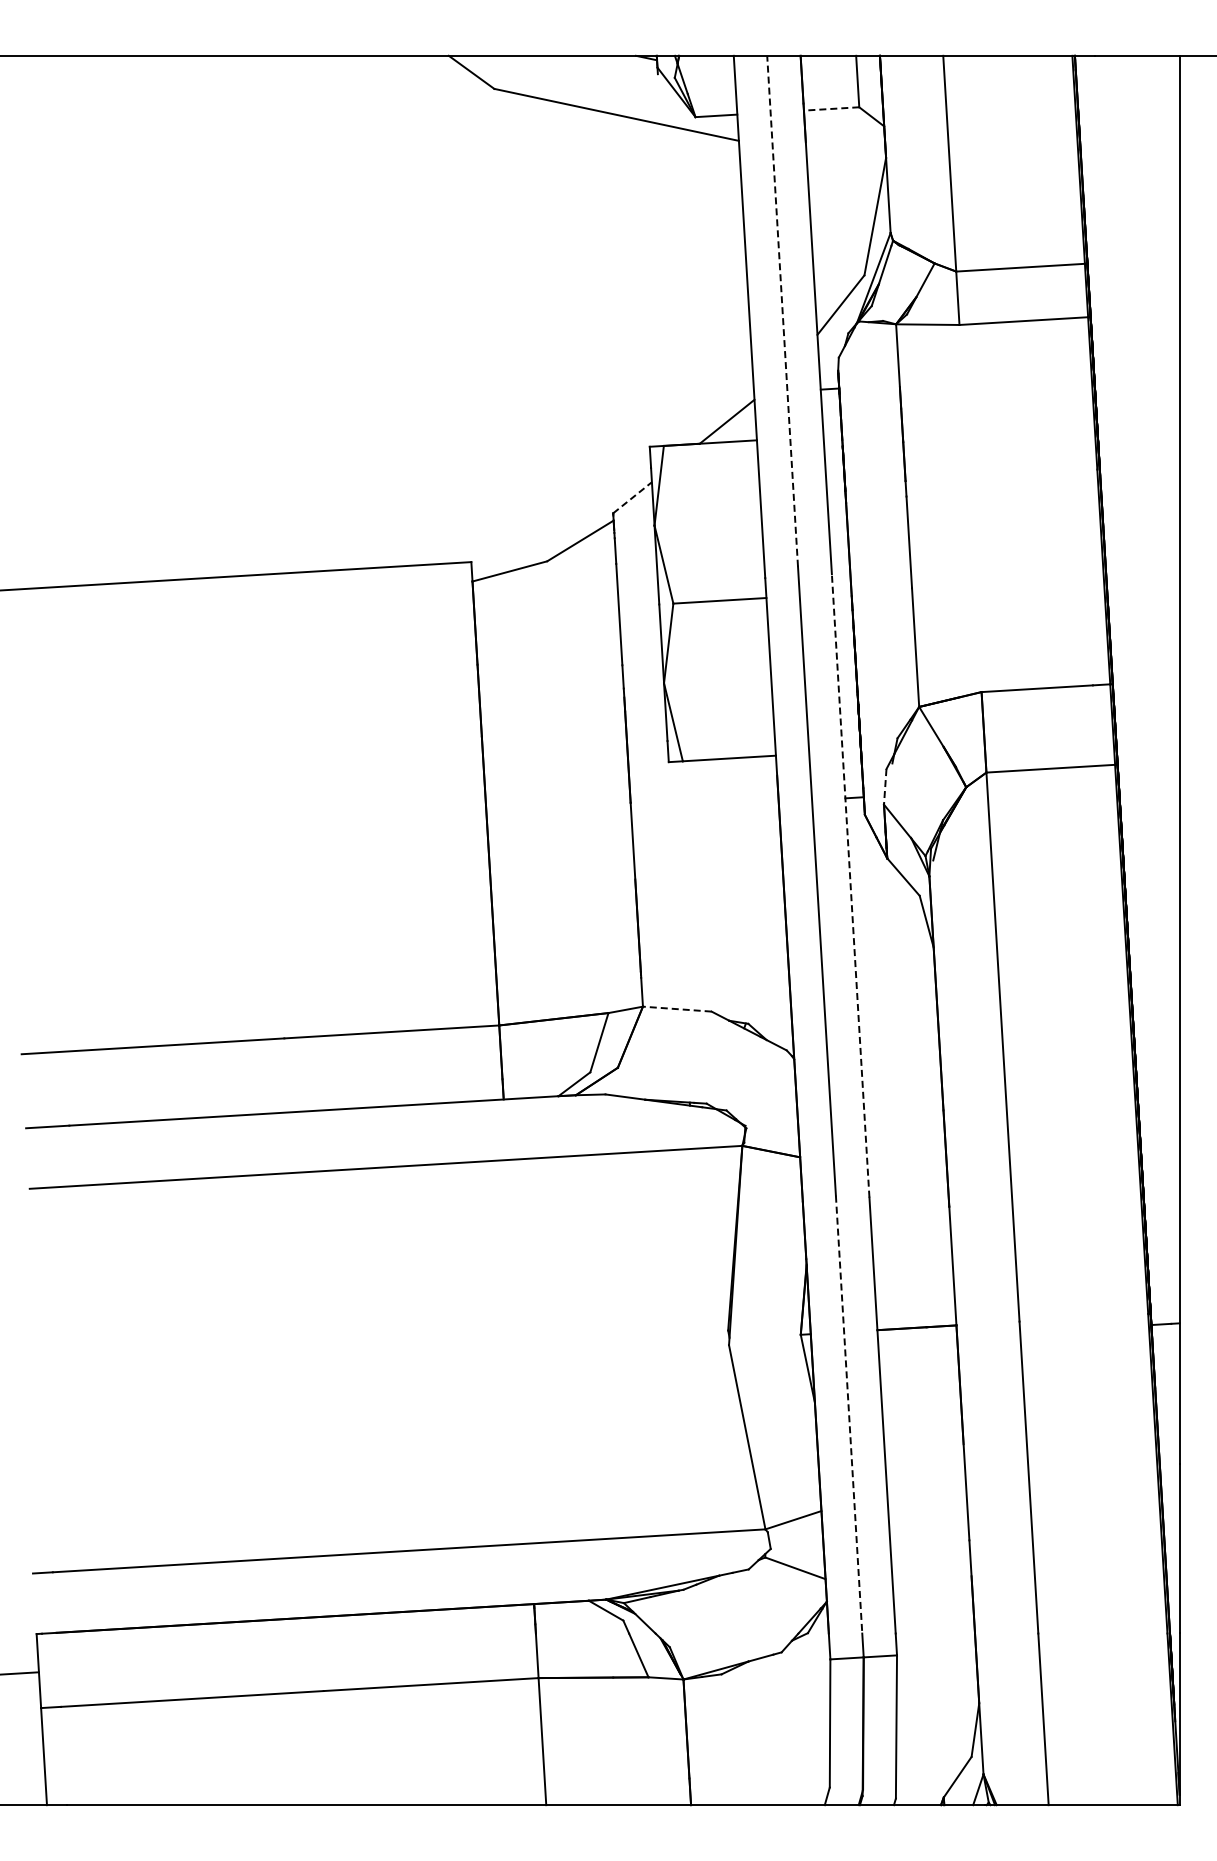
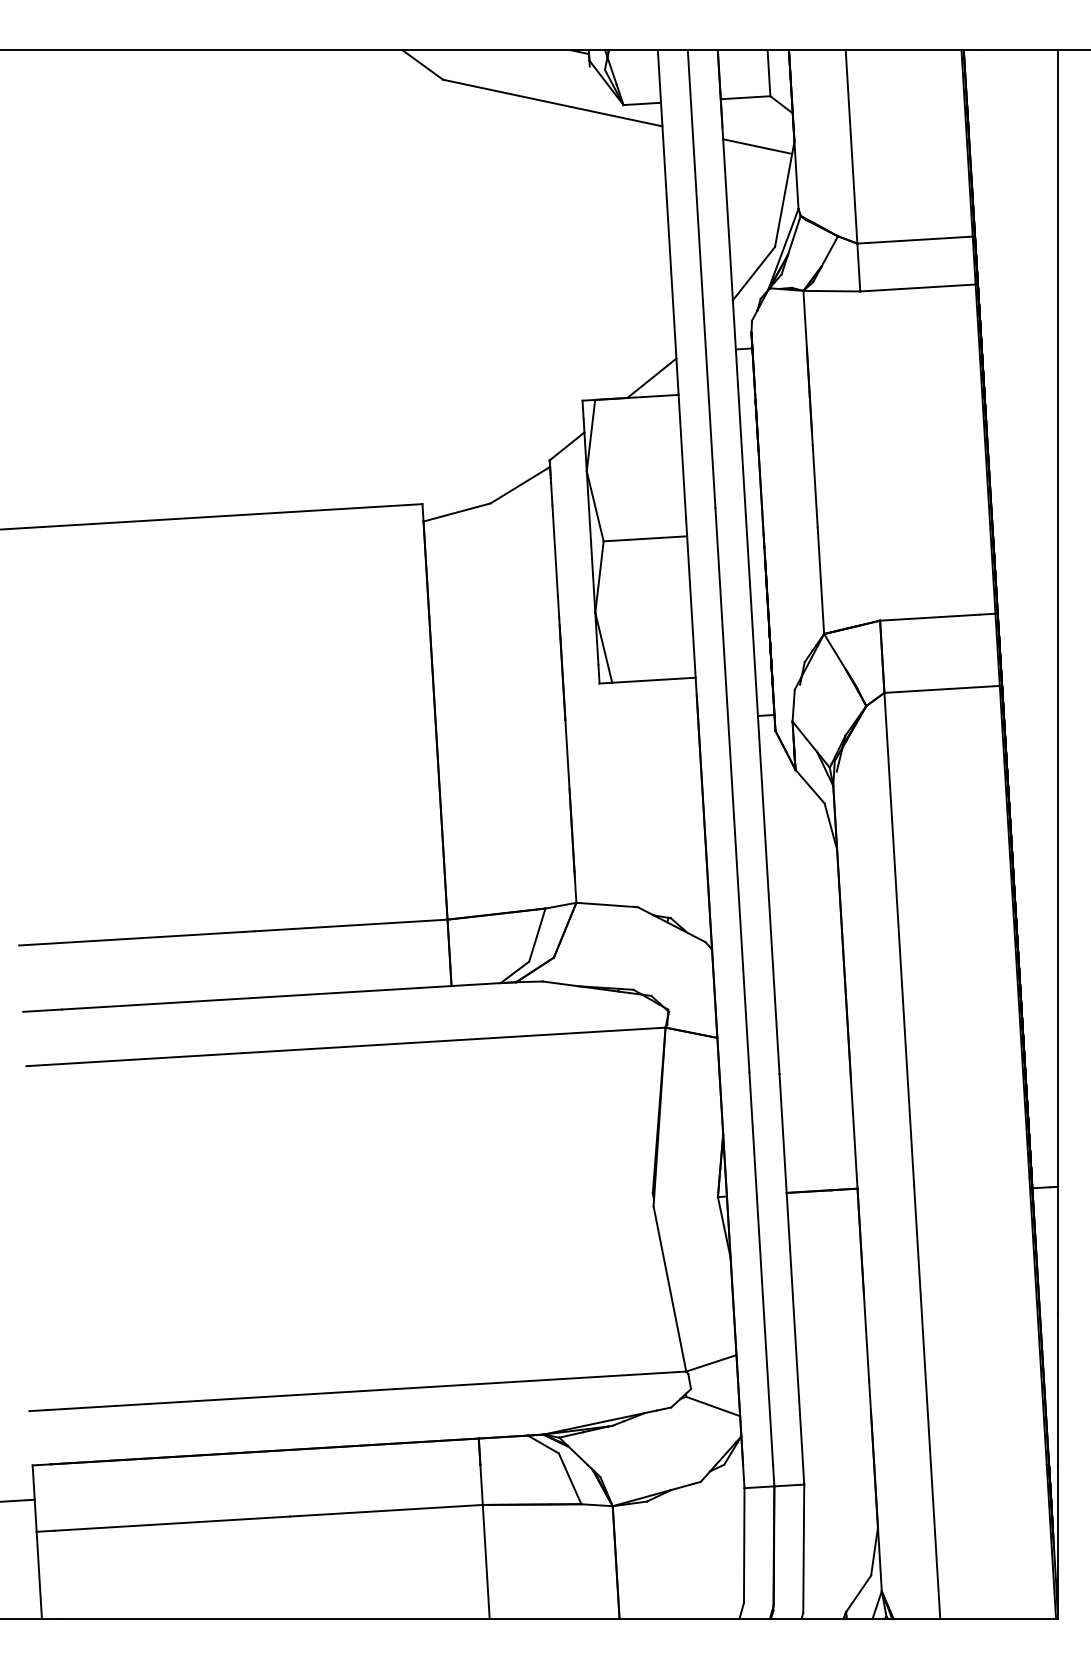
line: (831, 108) -> (745, 97), dashed -> solid
line: (844, 163) -> (757, 146), added
line: (782, 311) -> (701, 279), dashed -> solid
line: (632, 497) -> (567, 446), dashed -> solid
line: (885, 786) -> (793, 705), dashed -> solid
line: (850, 885) -> (762, 794), dashed -> solid
line: (676, 1009) -> (606, 905), dashed -> solid
line: (849, 1415) -> (761, 1269), dashed -> solid

